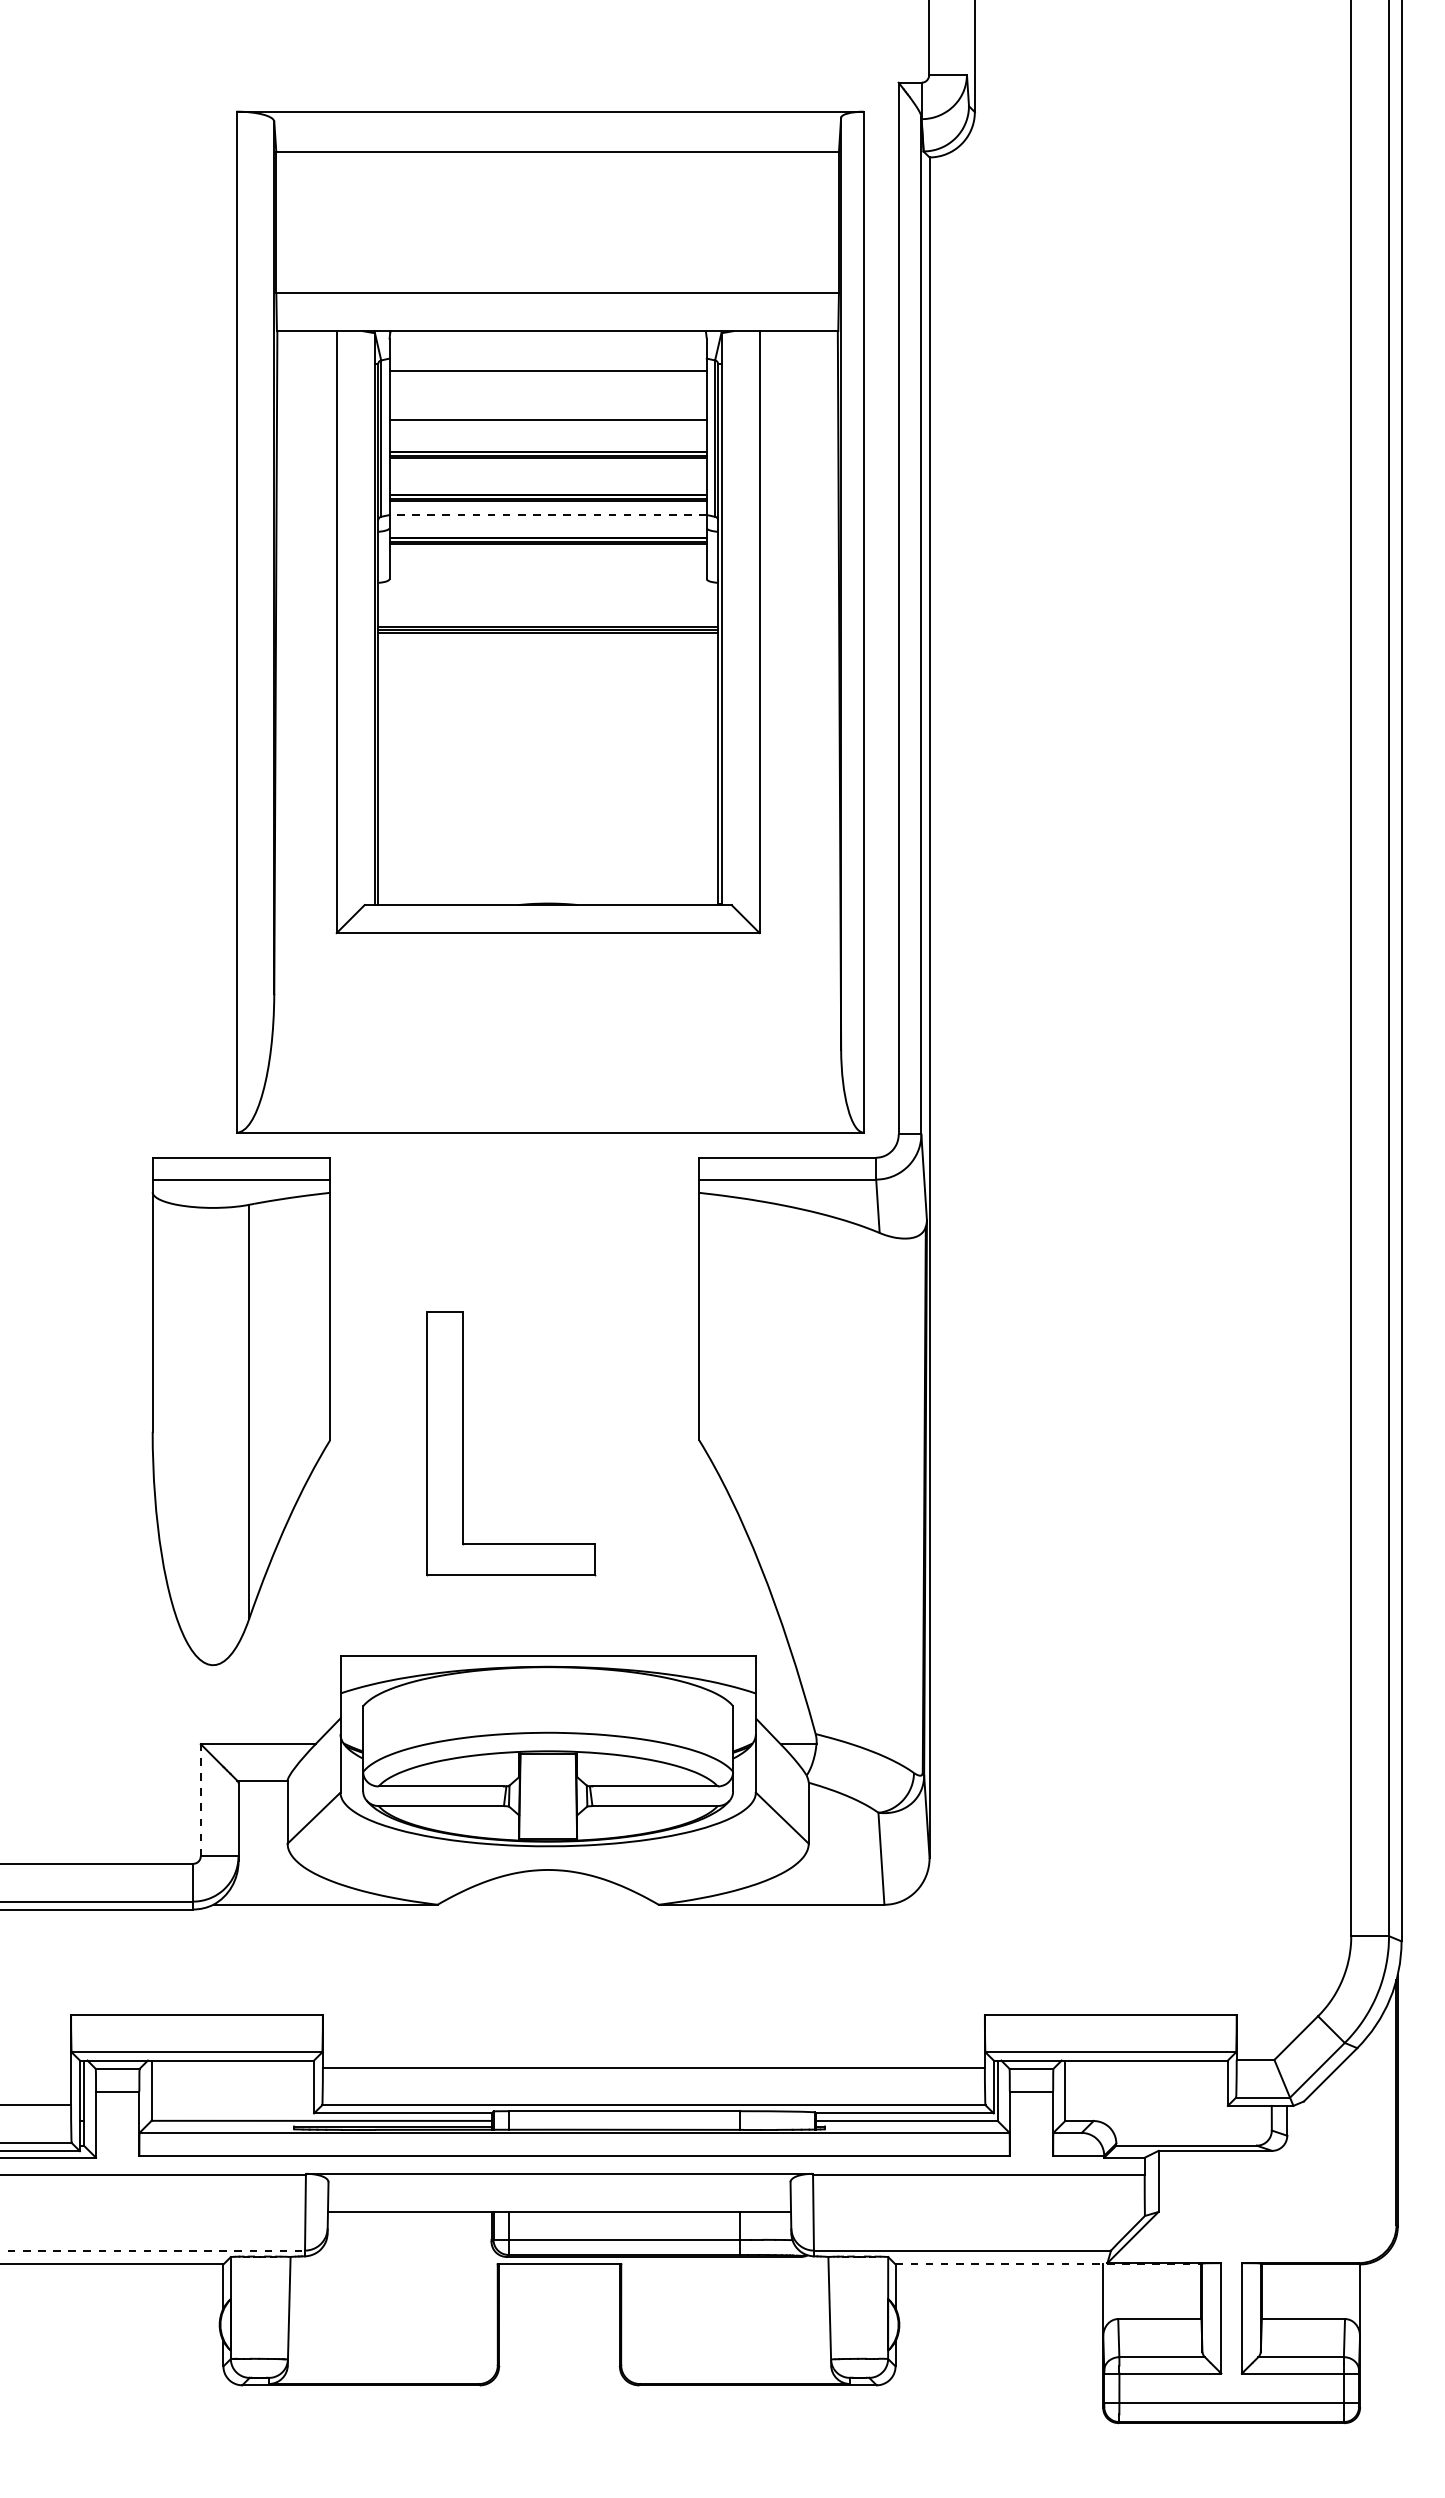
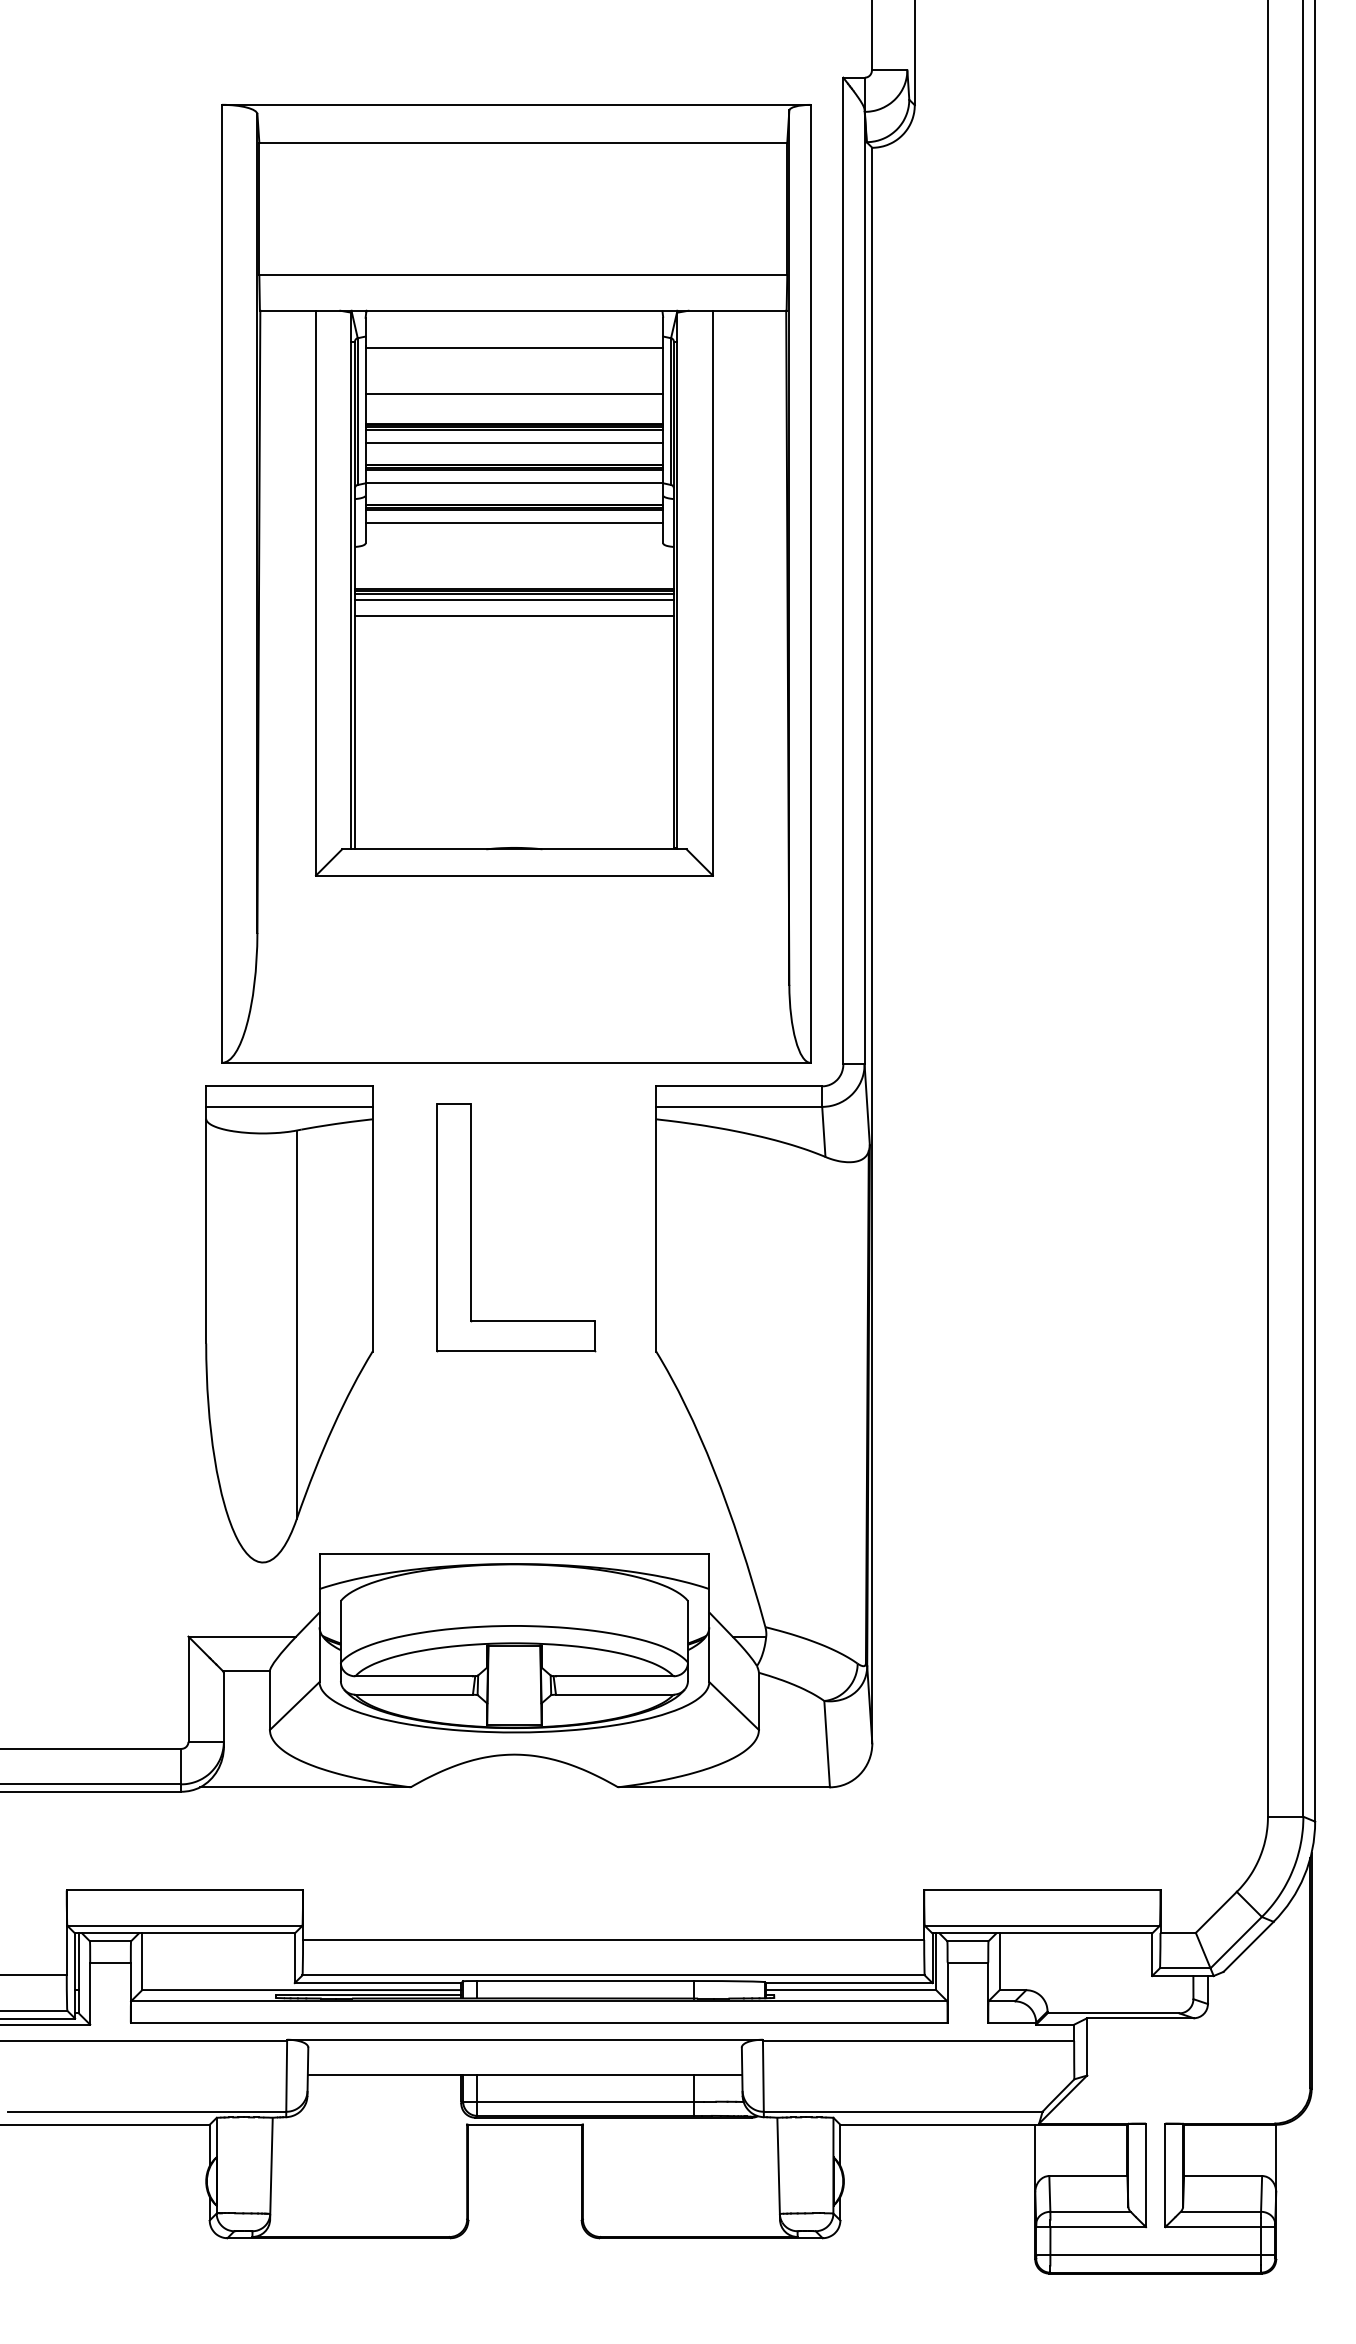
line: (547, 471) -> (513, 442), added
line: (548, 514) -> (514, 482), dashed -> solid
line: (547, 557) -> (513, 523), added
line: (548, 639) -> (514, 600), added
line: (548, 656) -> (514, 616), added
part: (240, 1411) -> (288, 1324), moved
part: (463, 1443) -> (471, 1226), moved
line: (200, 1799) -> (188, 1688), dashed -> solid
line: (156, 2250) -> (146, 2111), dashed -> solid
line: (1048, 2264) -> (983, 2124), dashed -> solid

